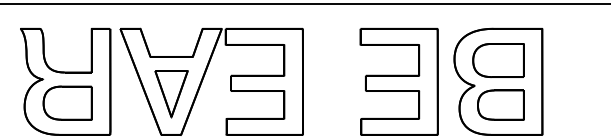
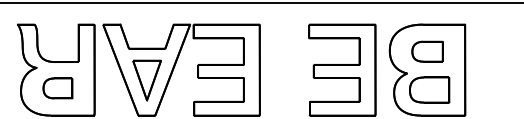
part: (498, 60) -> (427, 51), size x0.7
part: (67, 103) -> (57, 88), size x0.7

